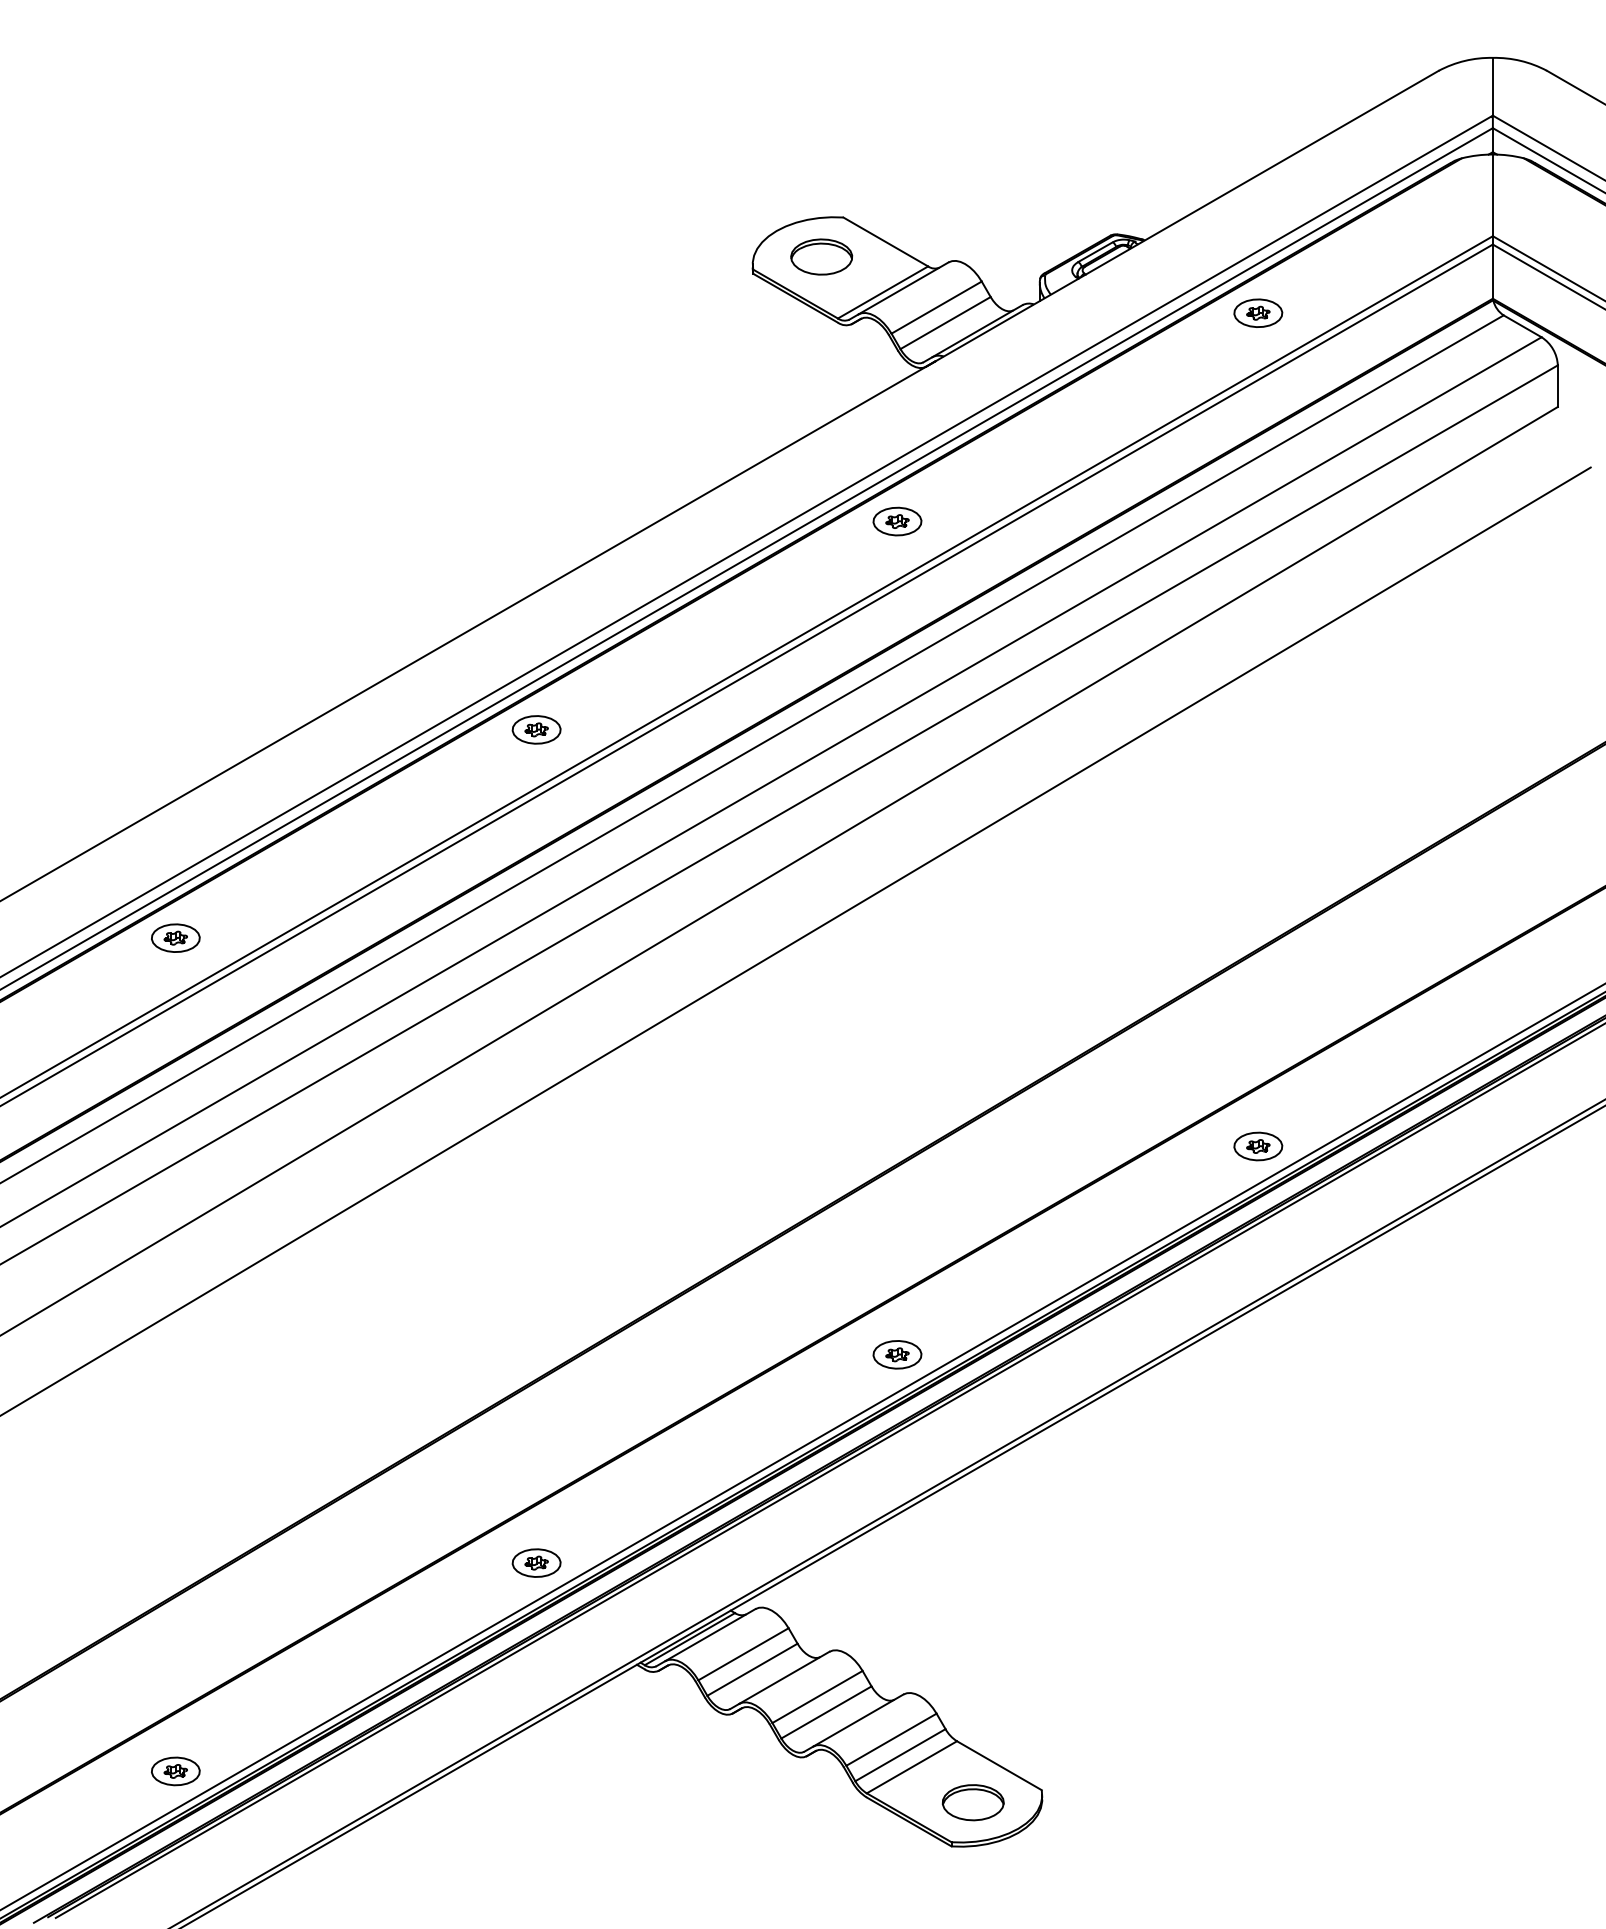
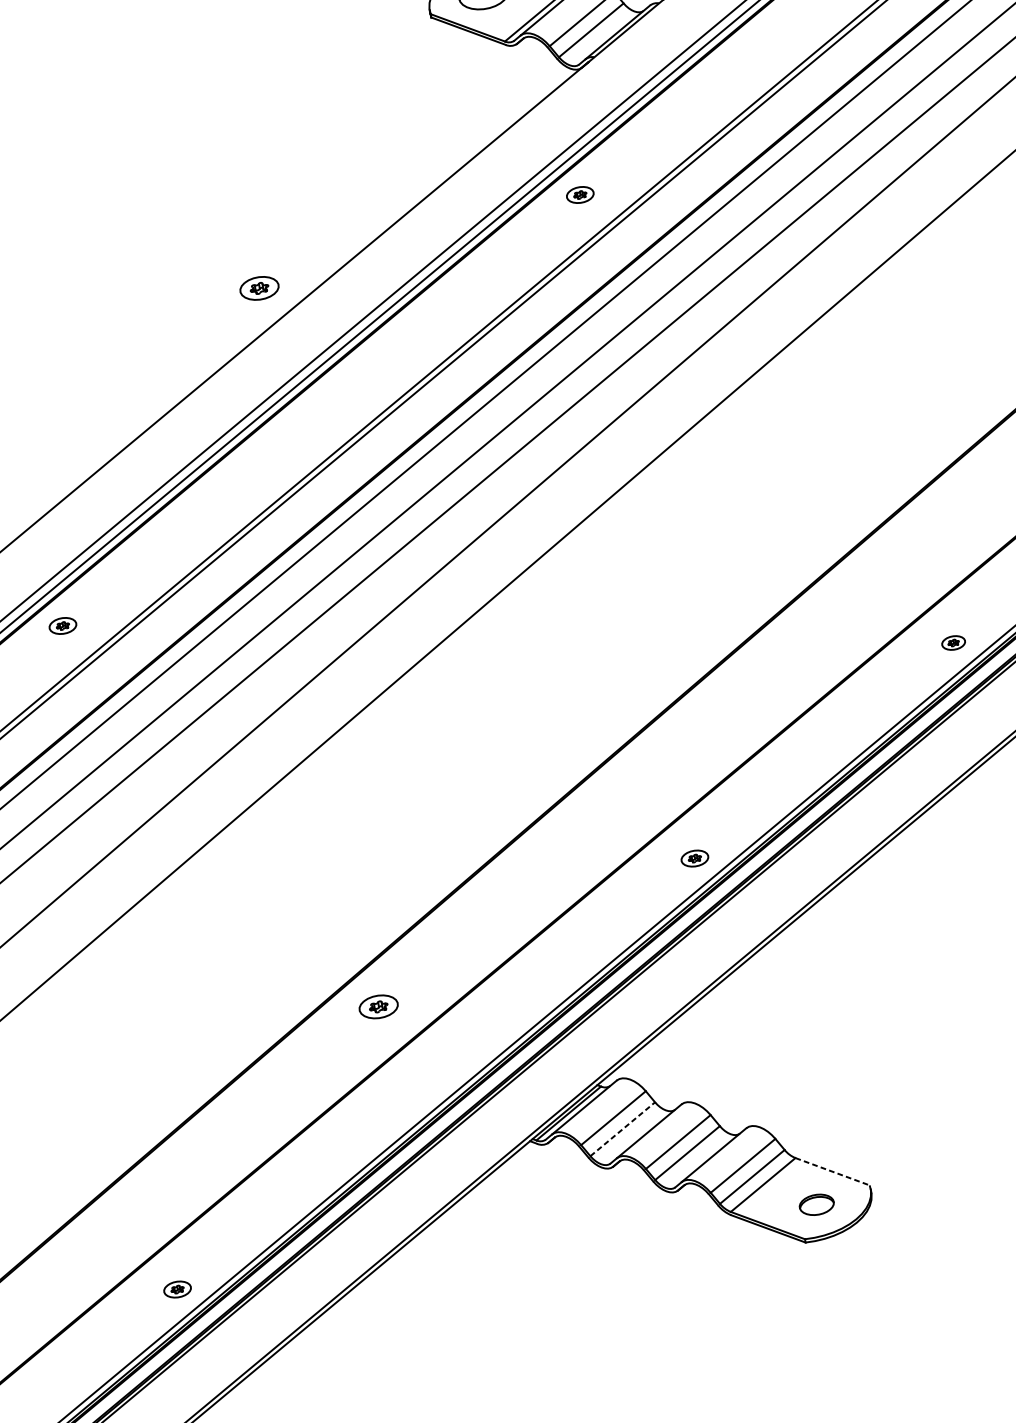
part: (897, 521) -> (580, 194), size x0.7
part: (536, 729) -> (259, 288), moved
part: (175, 937) -> (62, 625), size x0.7
part: (1258, 1146) -> (953, 642), size x0.6
part: (897, 1354) -> (694, 858), size x0.7
part: (536, 1562) -> (378, 1006), moved
line: (752, 1669) -> (622, 1129), solid -> dashed
line: (999, 1765) -> (832, 1171), solid -> dashed
part: (175, 1771) -> (177, 1289), size x0.7
part: (972, 1802) -> (816, 1204), size x0.7

